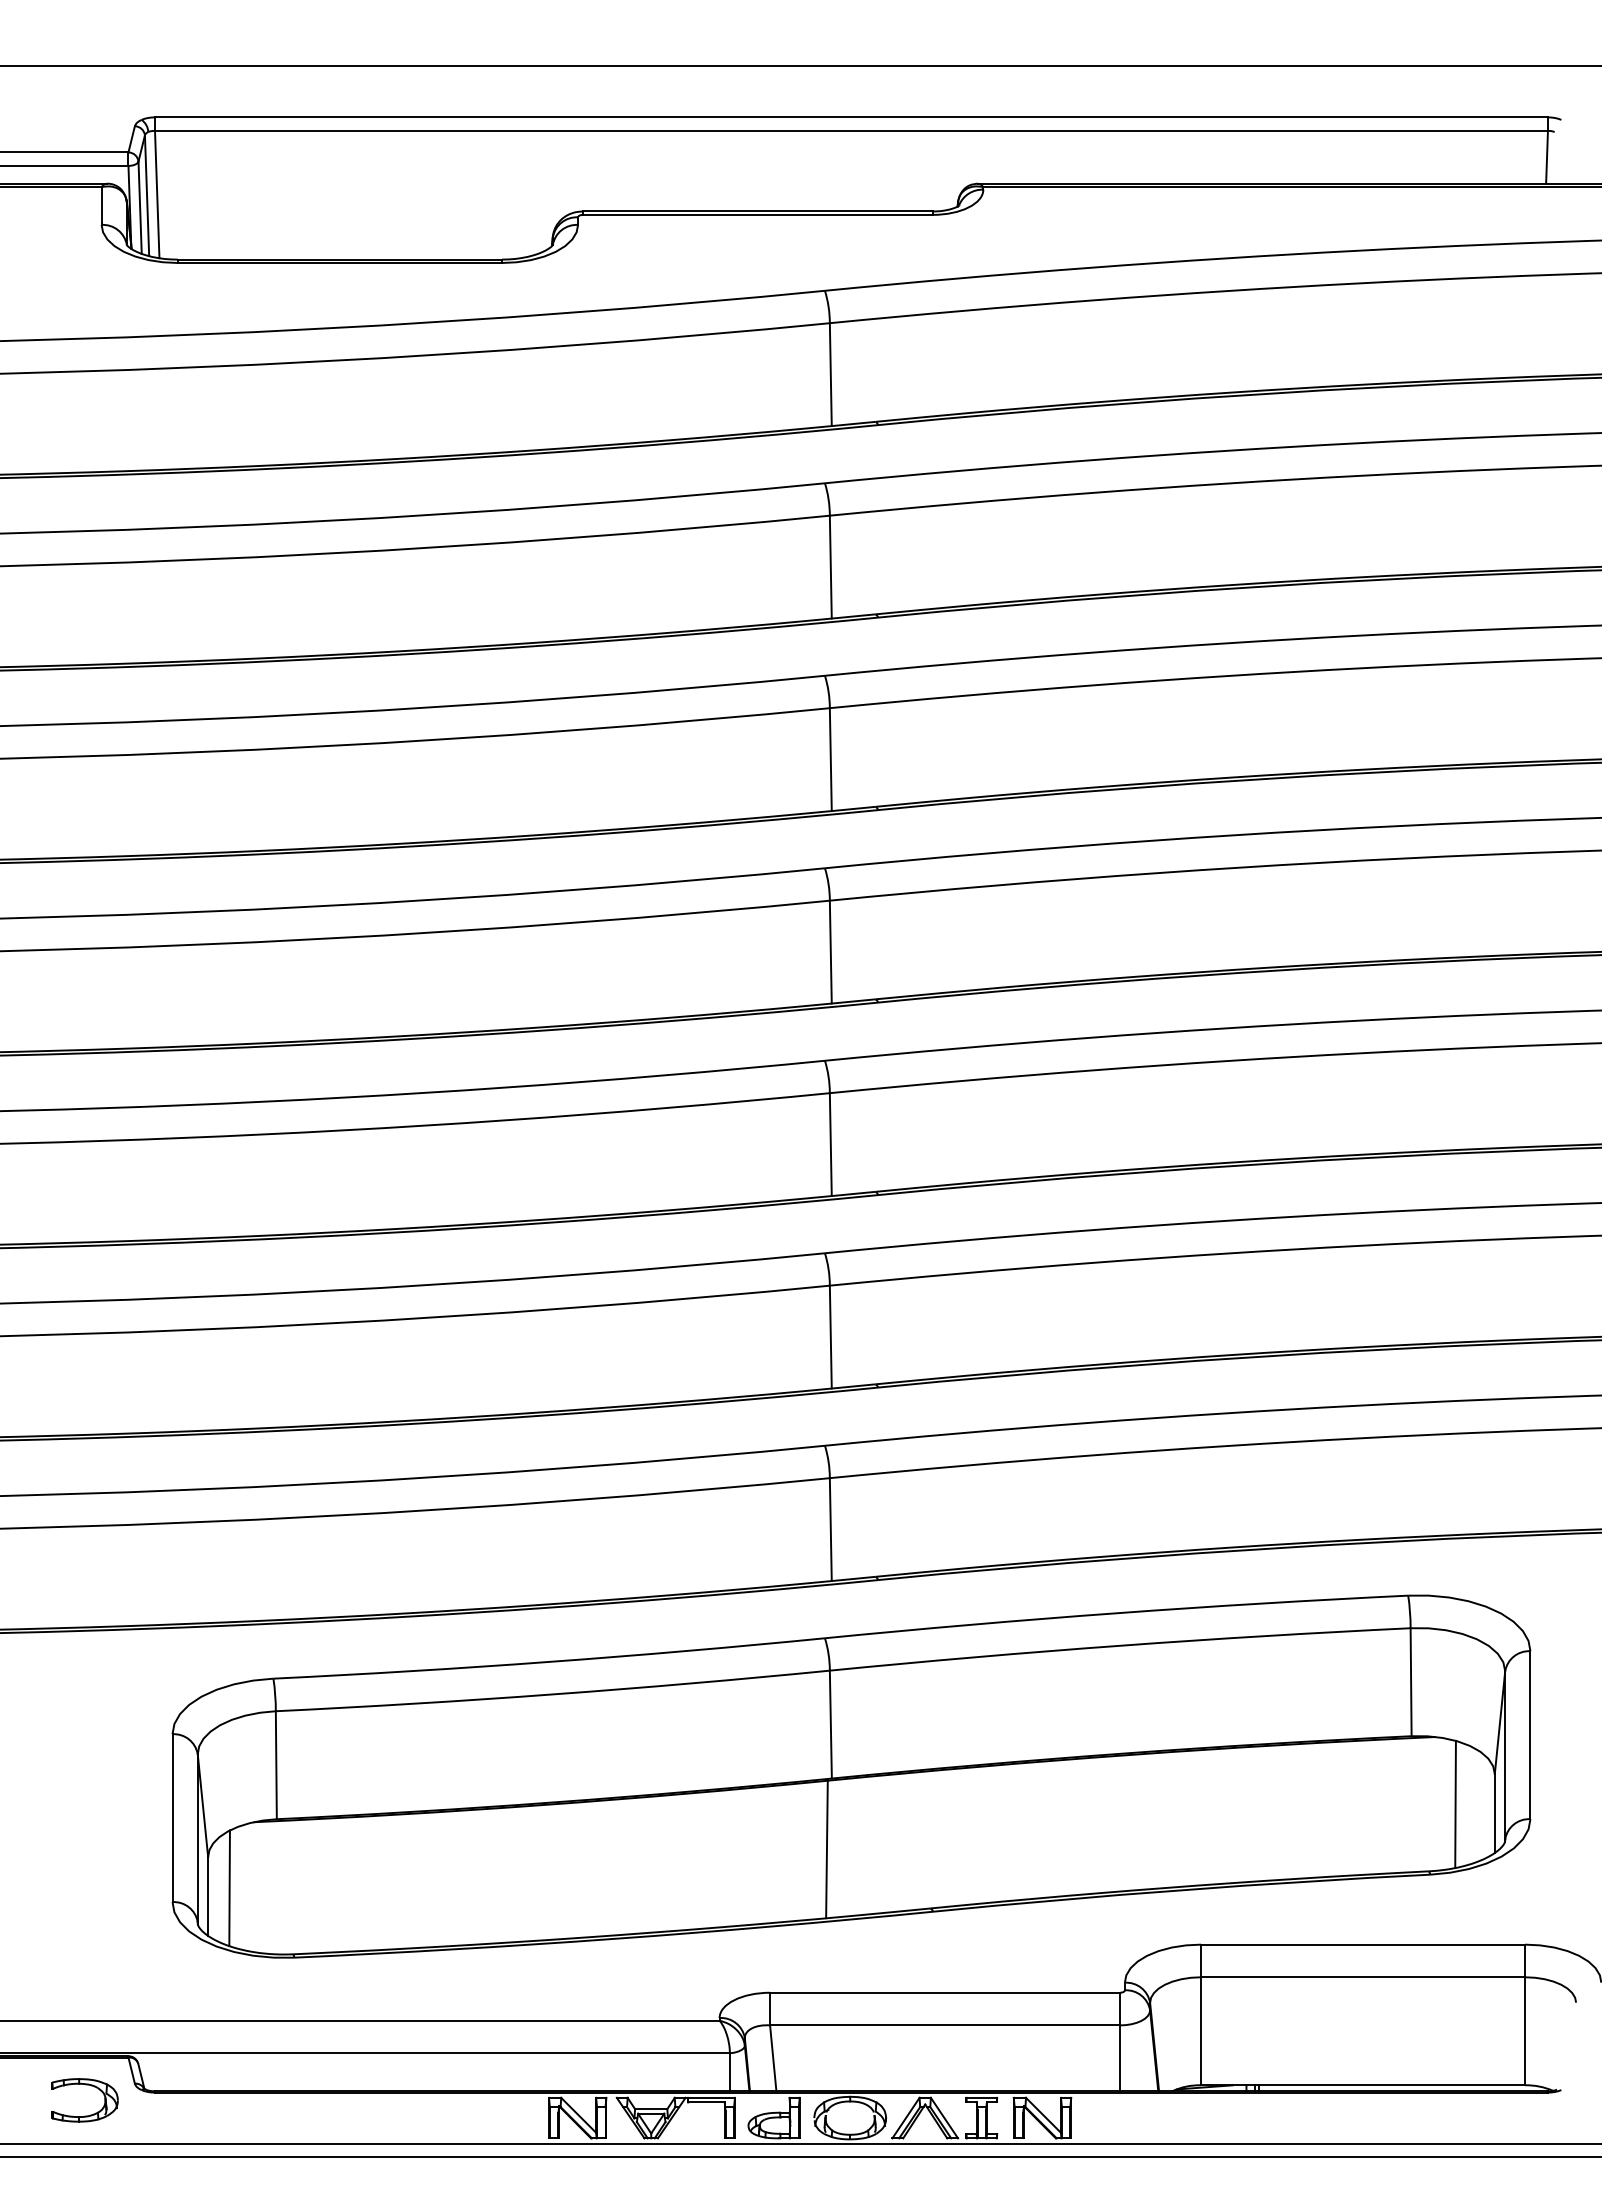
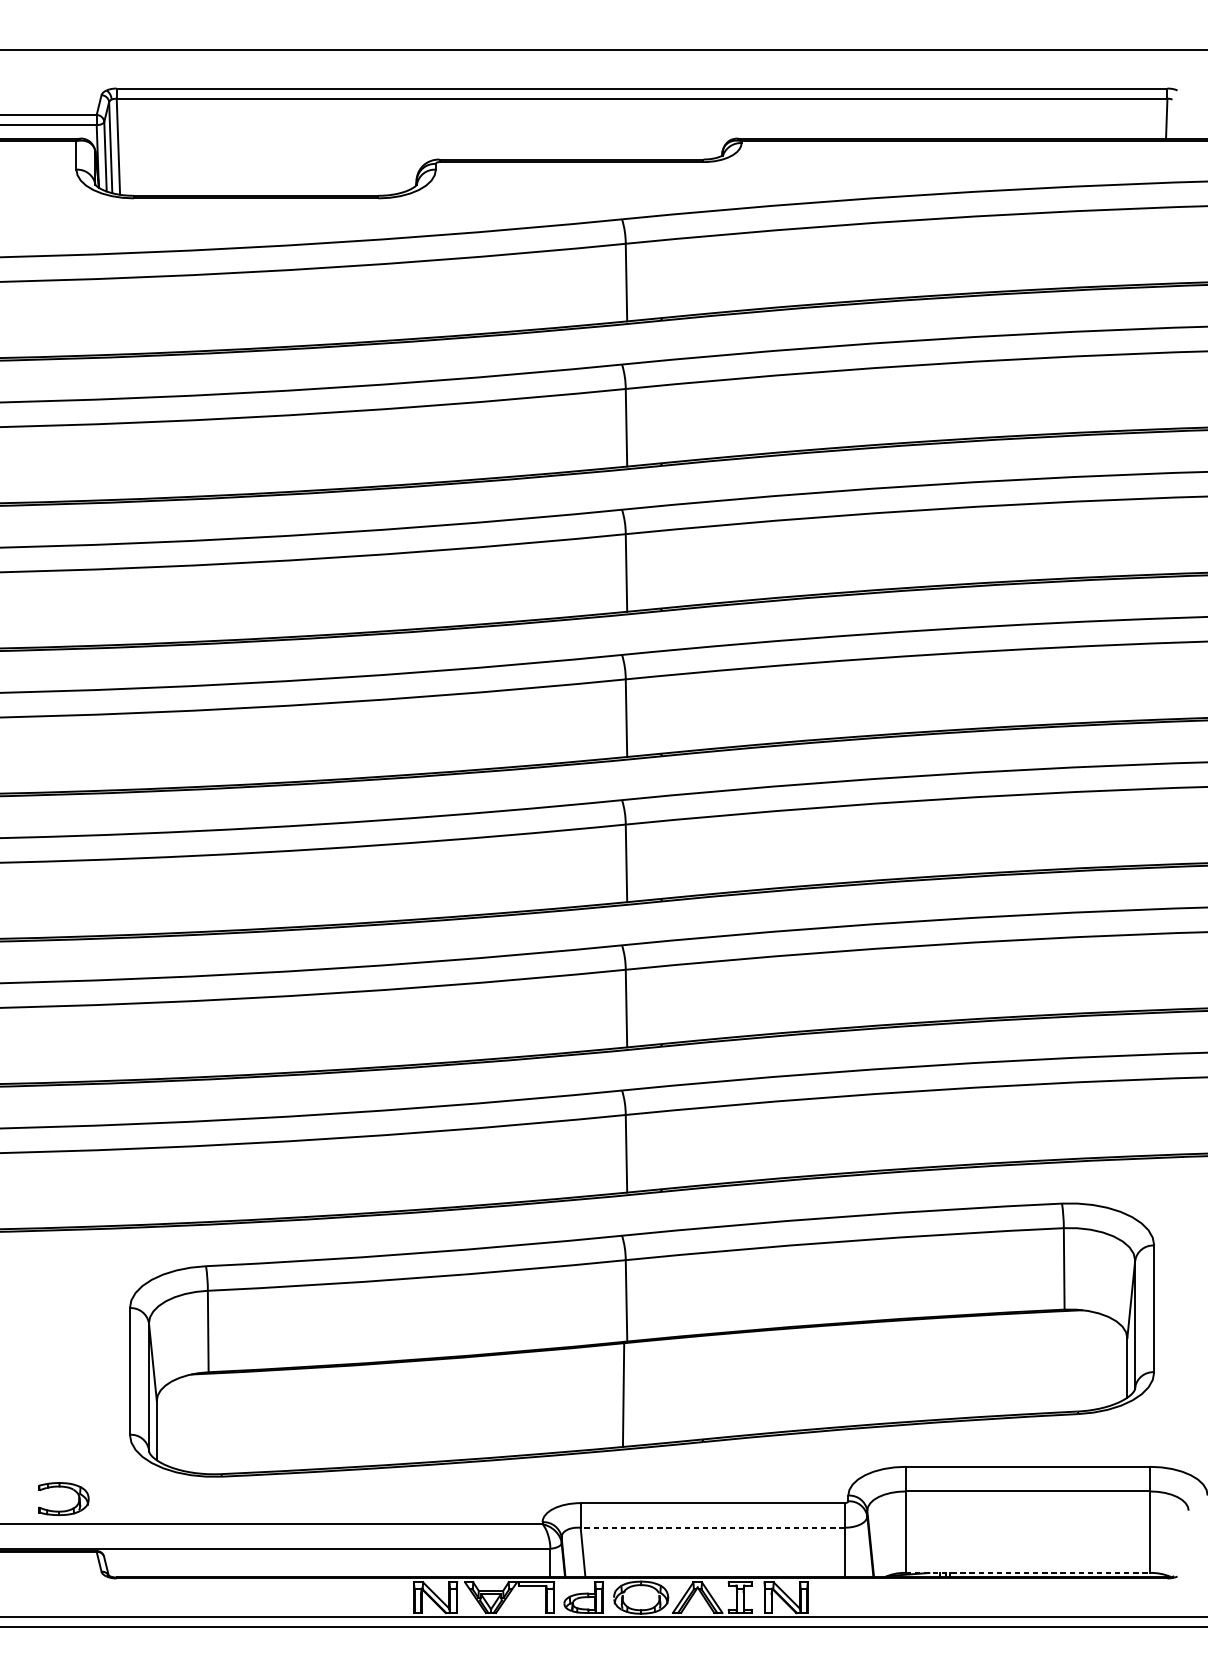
line: (1455, 1803) -> (1097, 1360), removed
line: (229, 1887) -> (172, 1423), removed
line: (945, 2025) -> (712, 1527), solid -> dashed
line: (1363, 2085) -> (1028, 1573), solid -> dashed
part: (84, 2115) -> (63, 1510), moved

